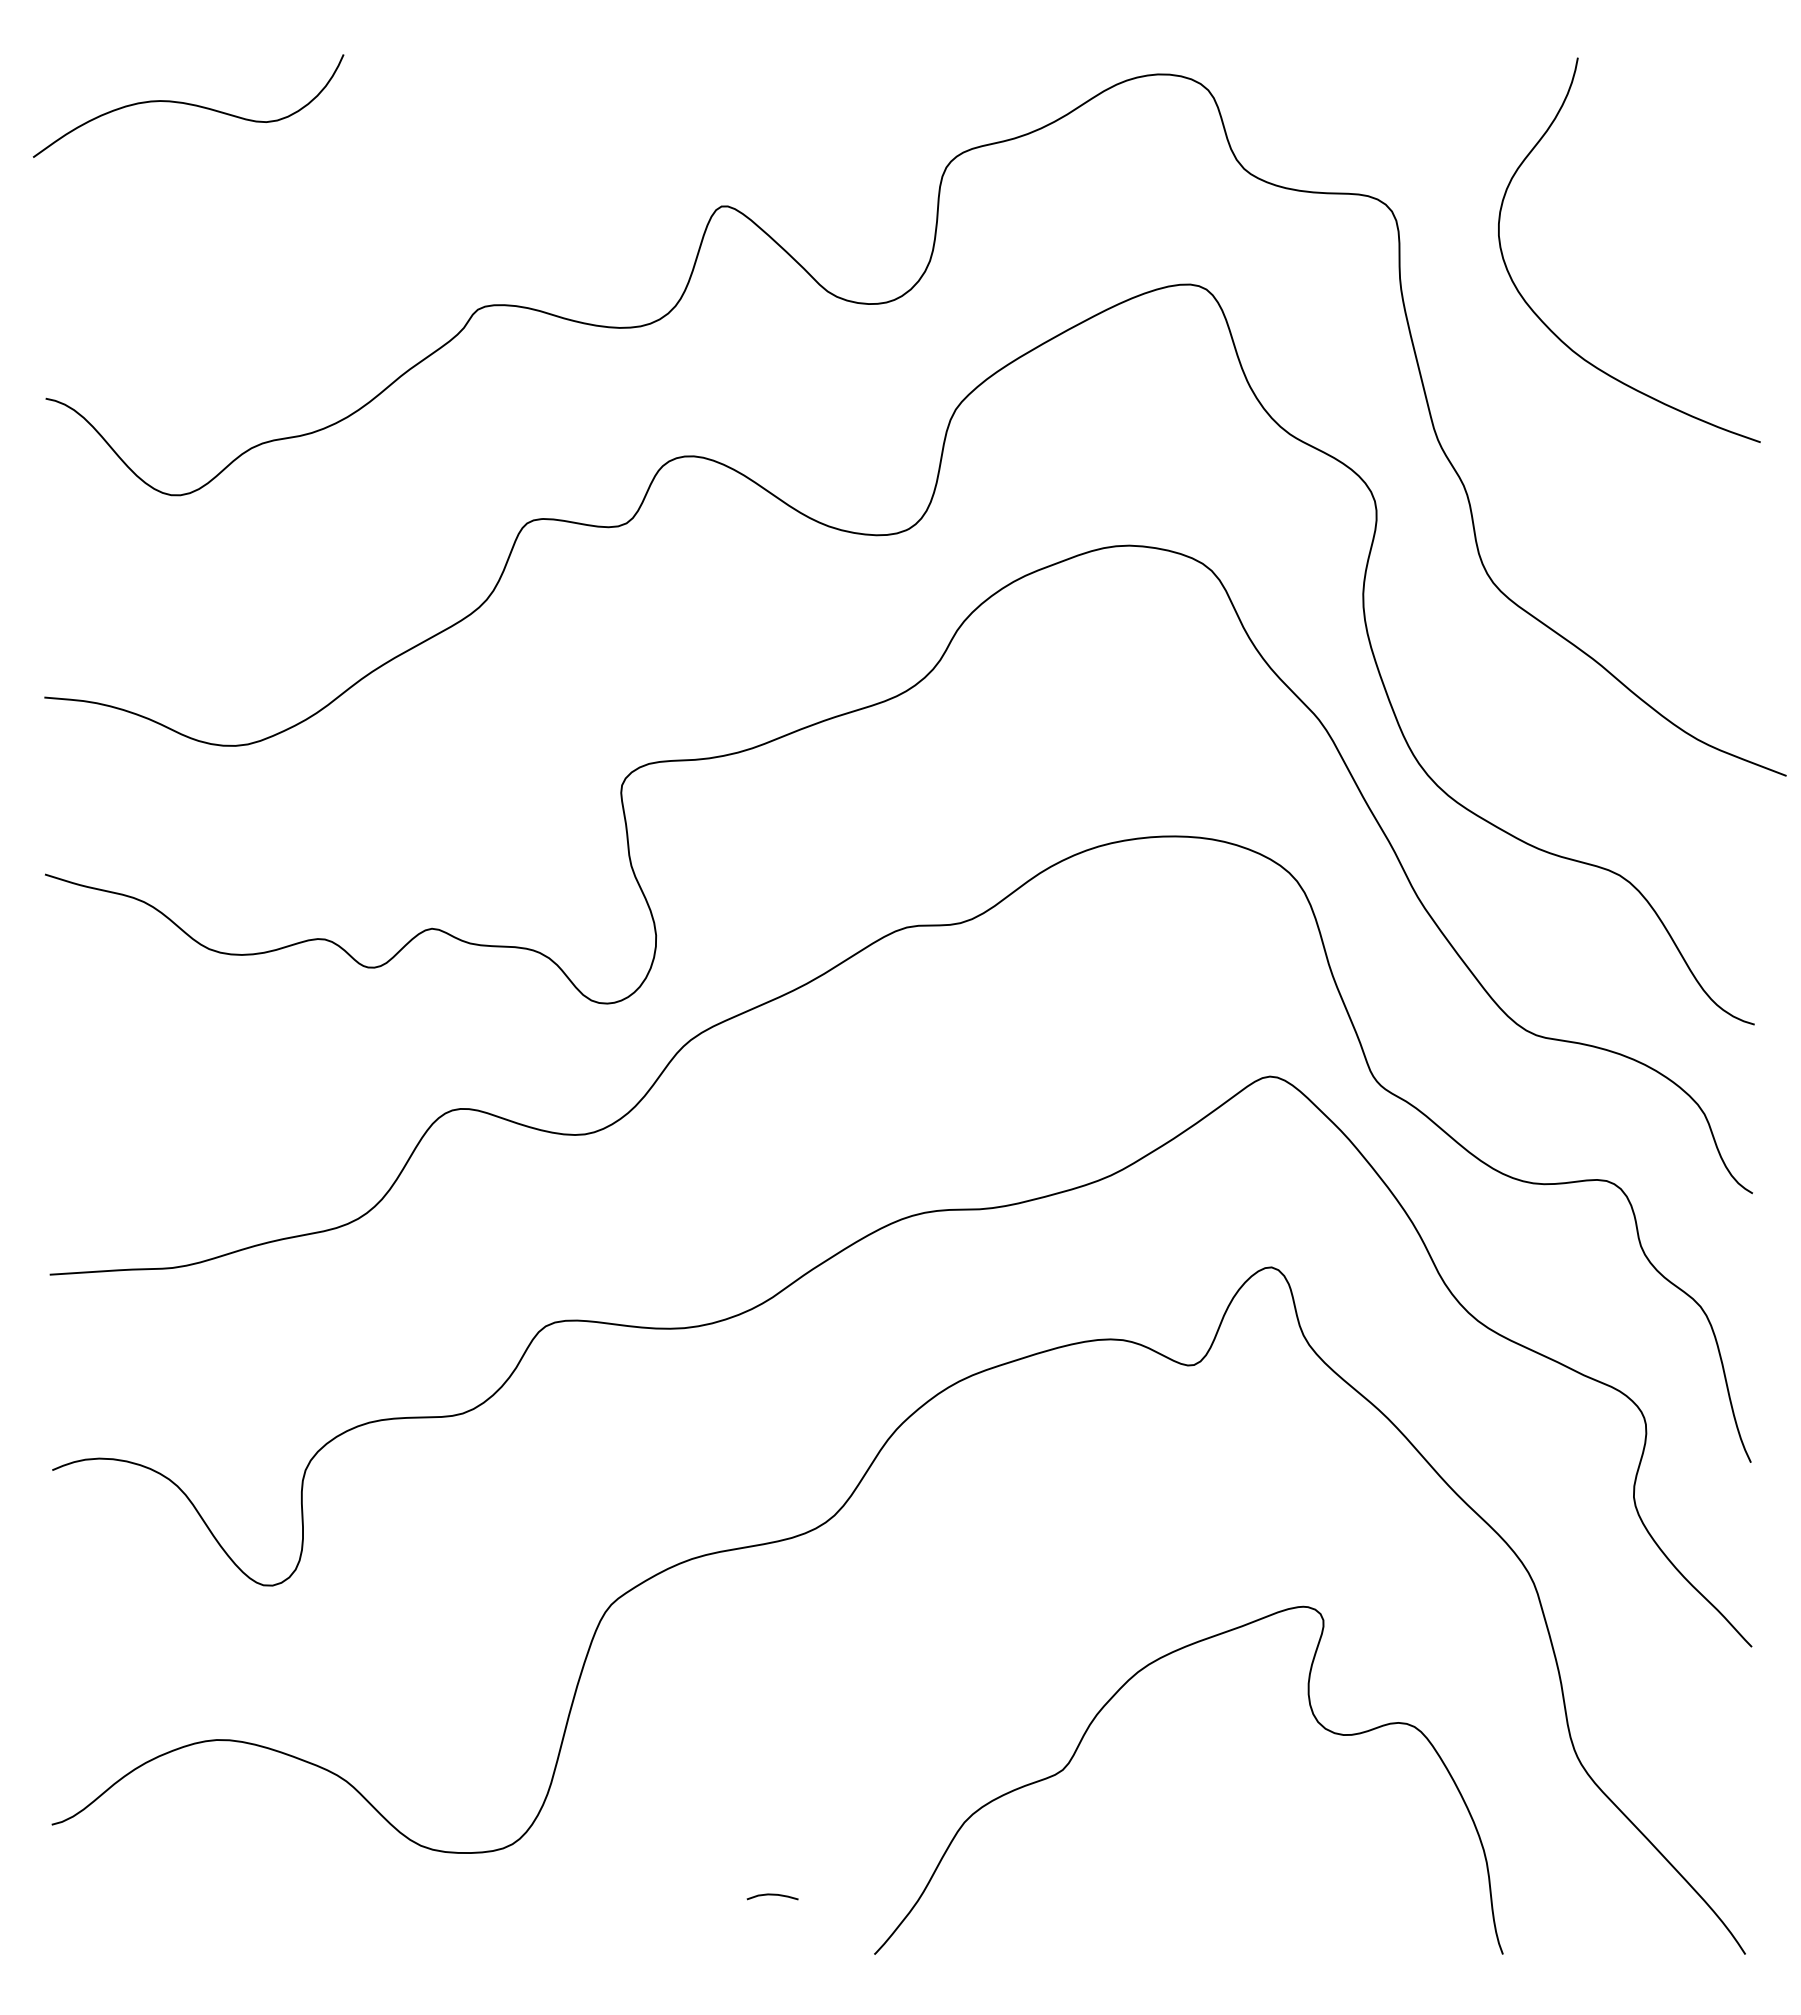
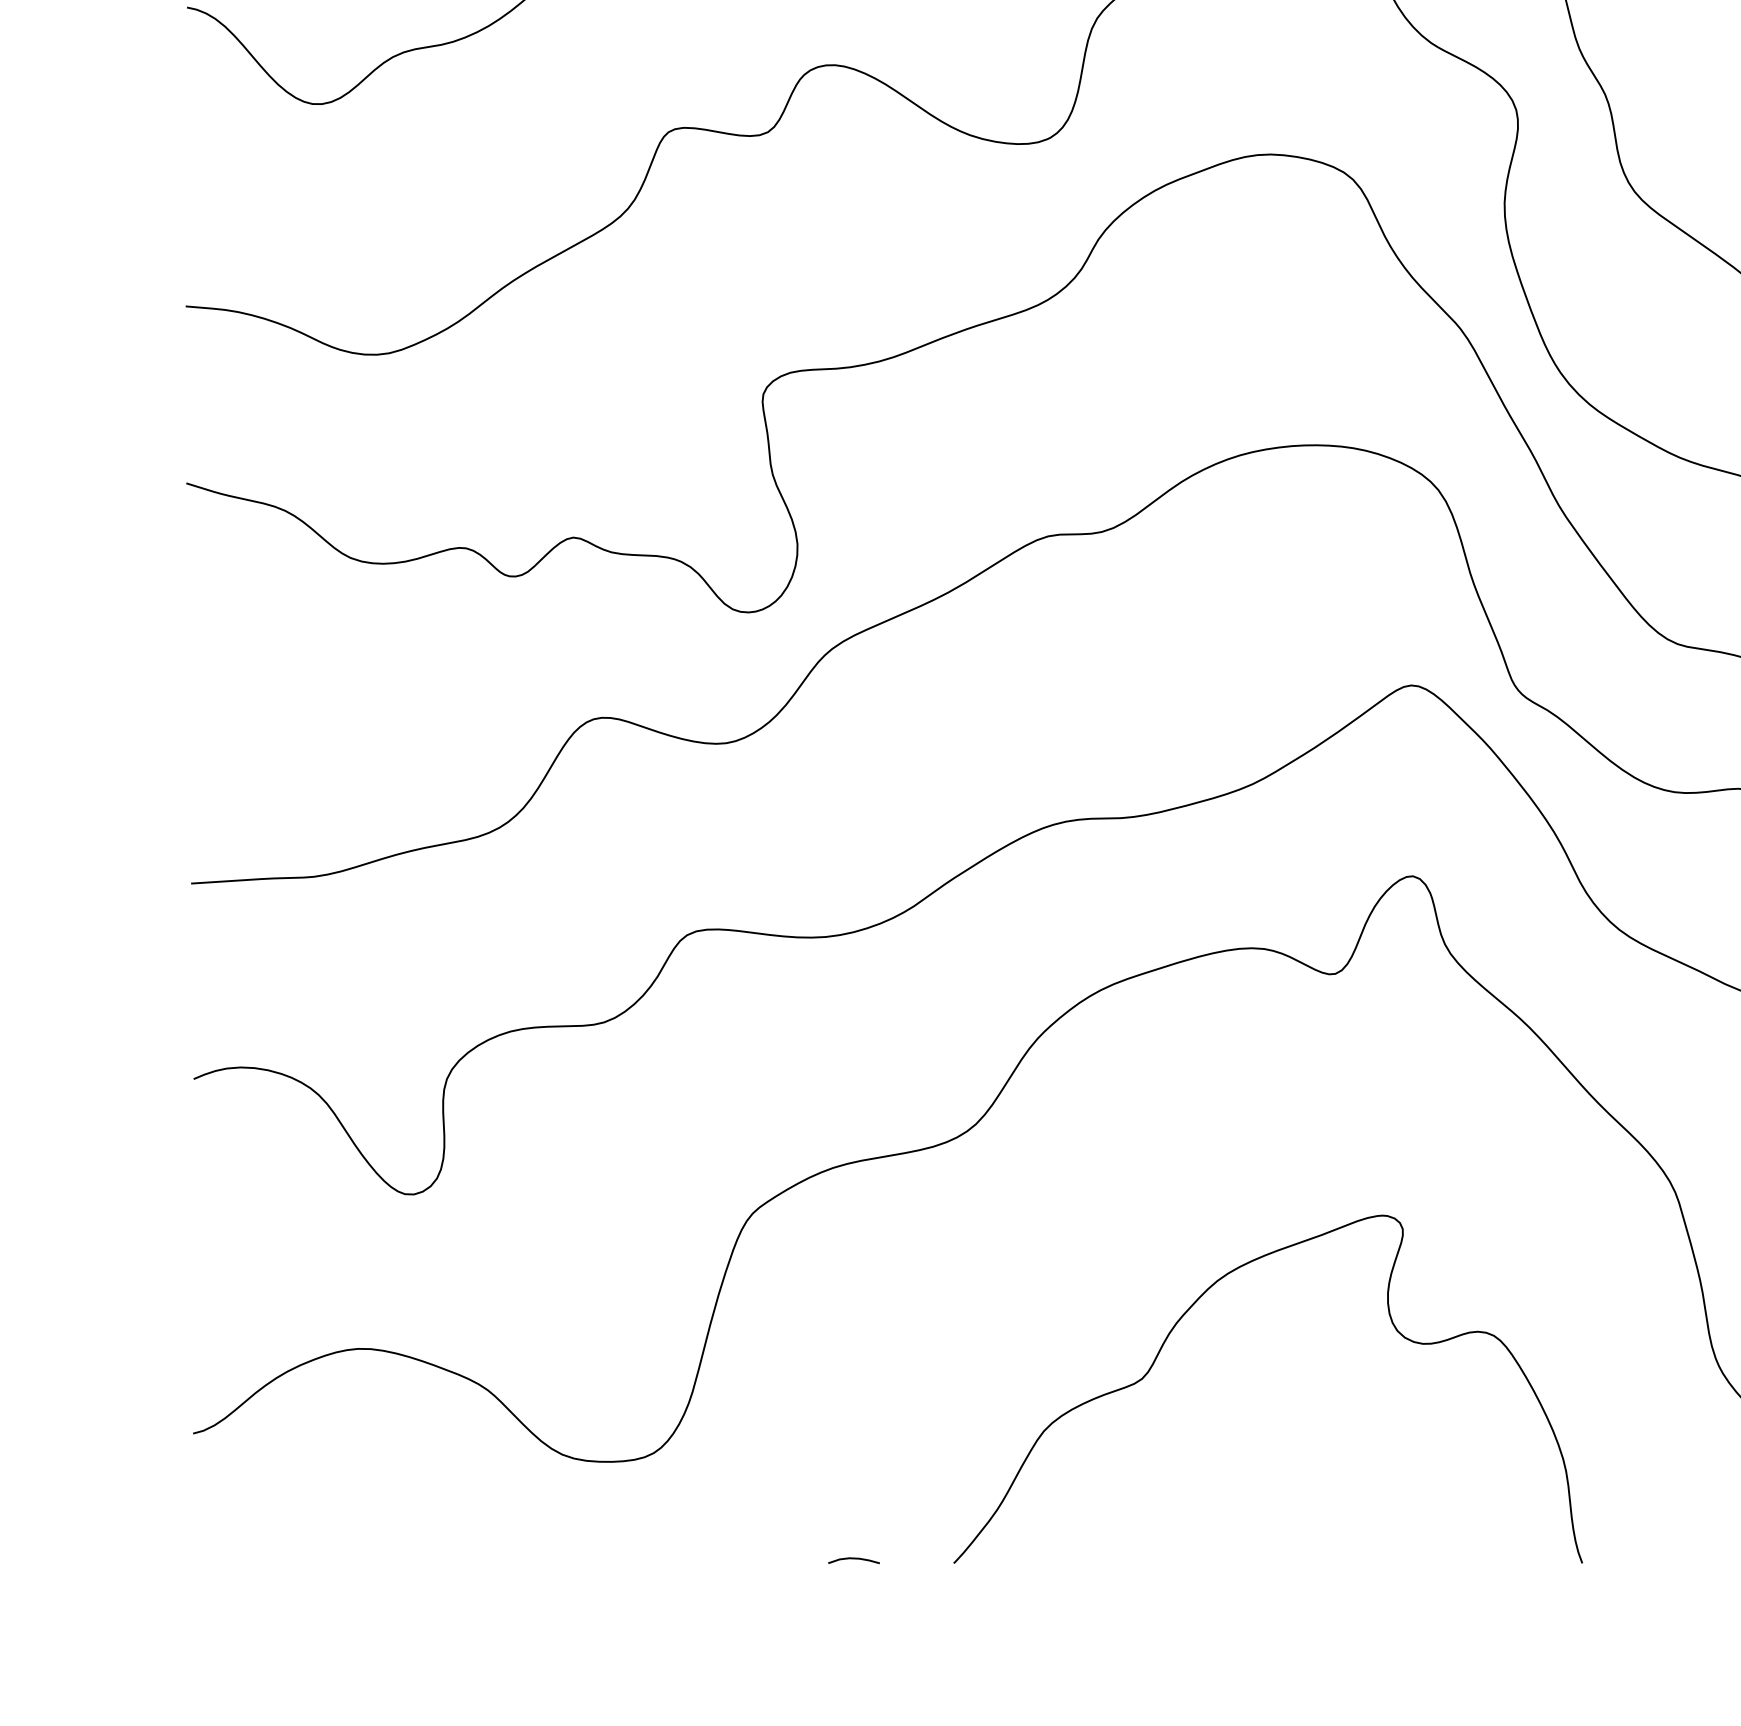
curve: (1106, 1705) -> (1185, 1314), moved
curve: (772, 1895) -> (853, 1559), moved

